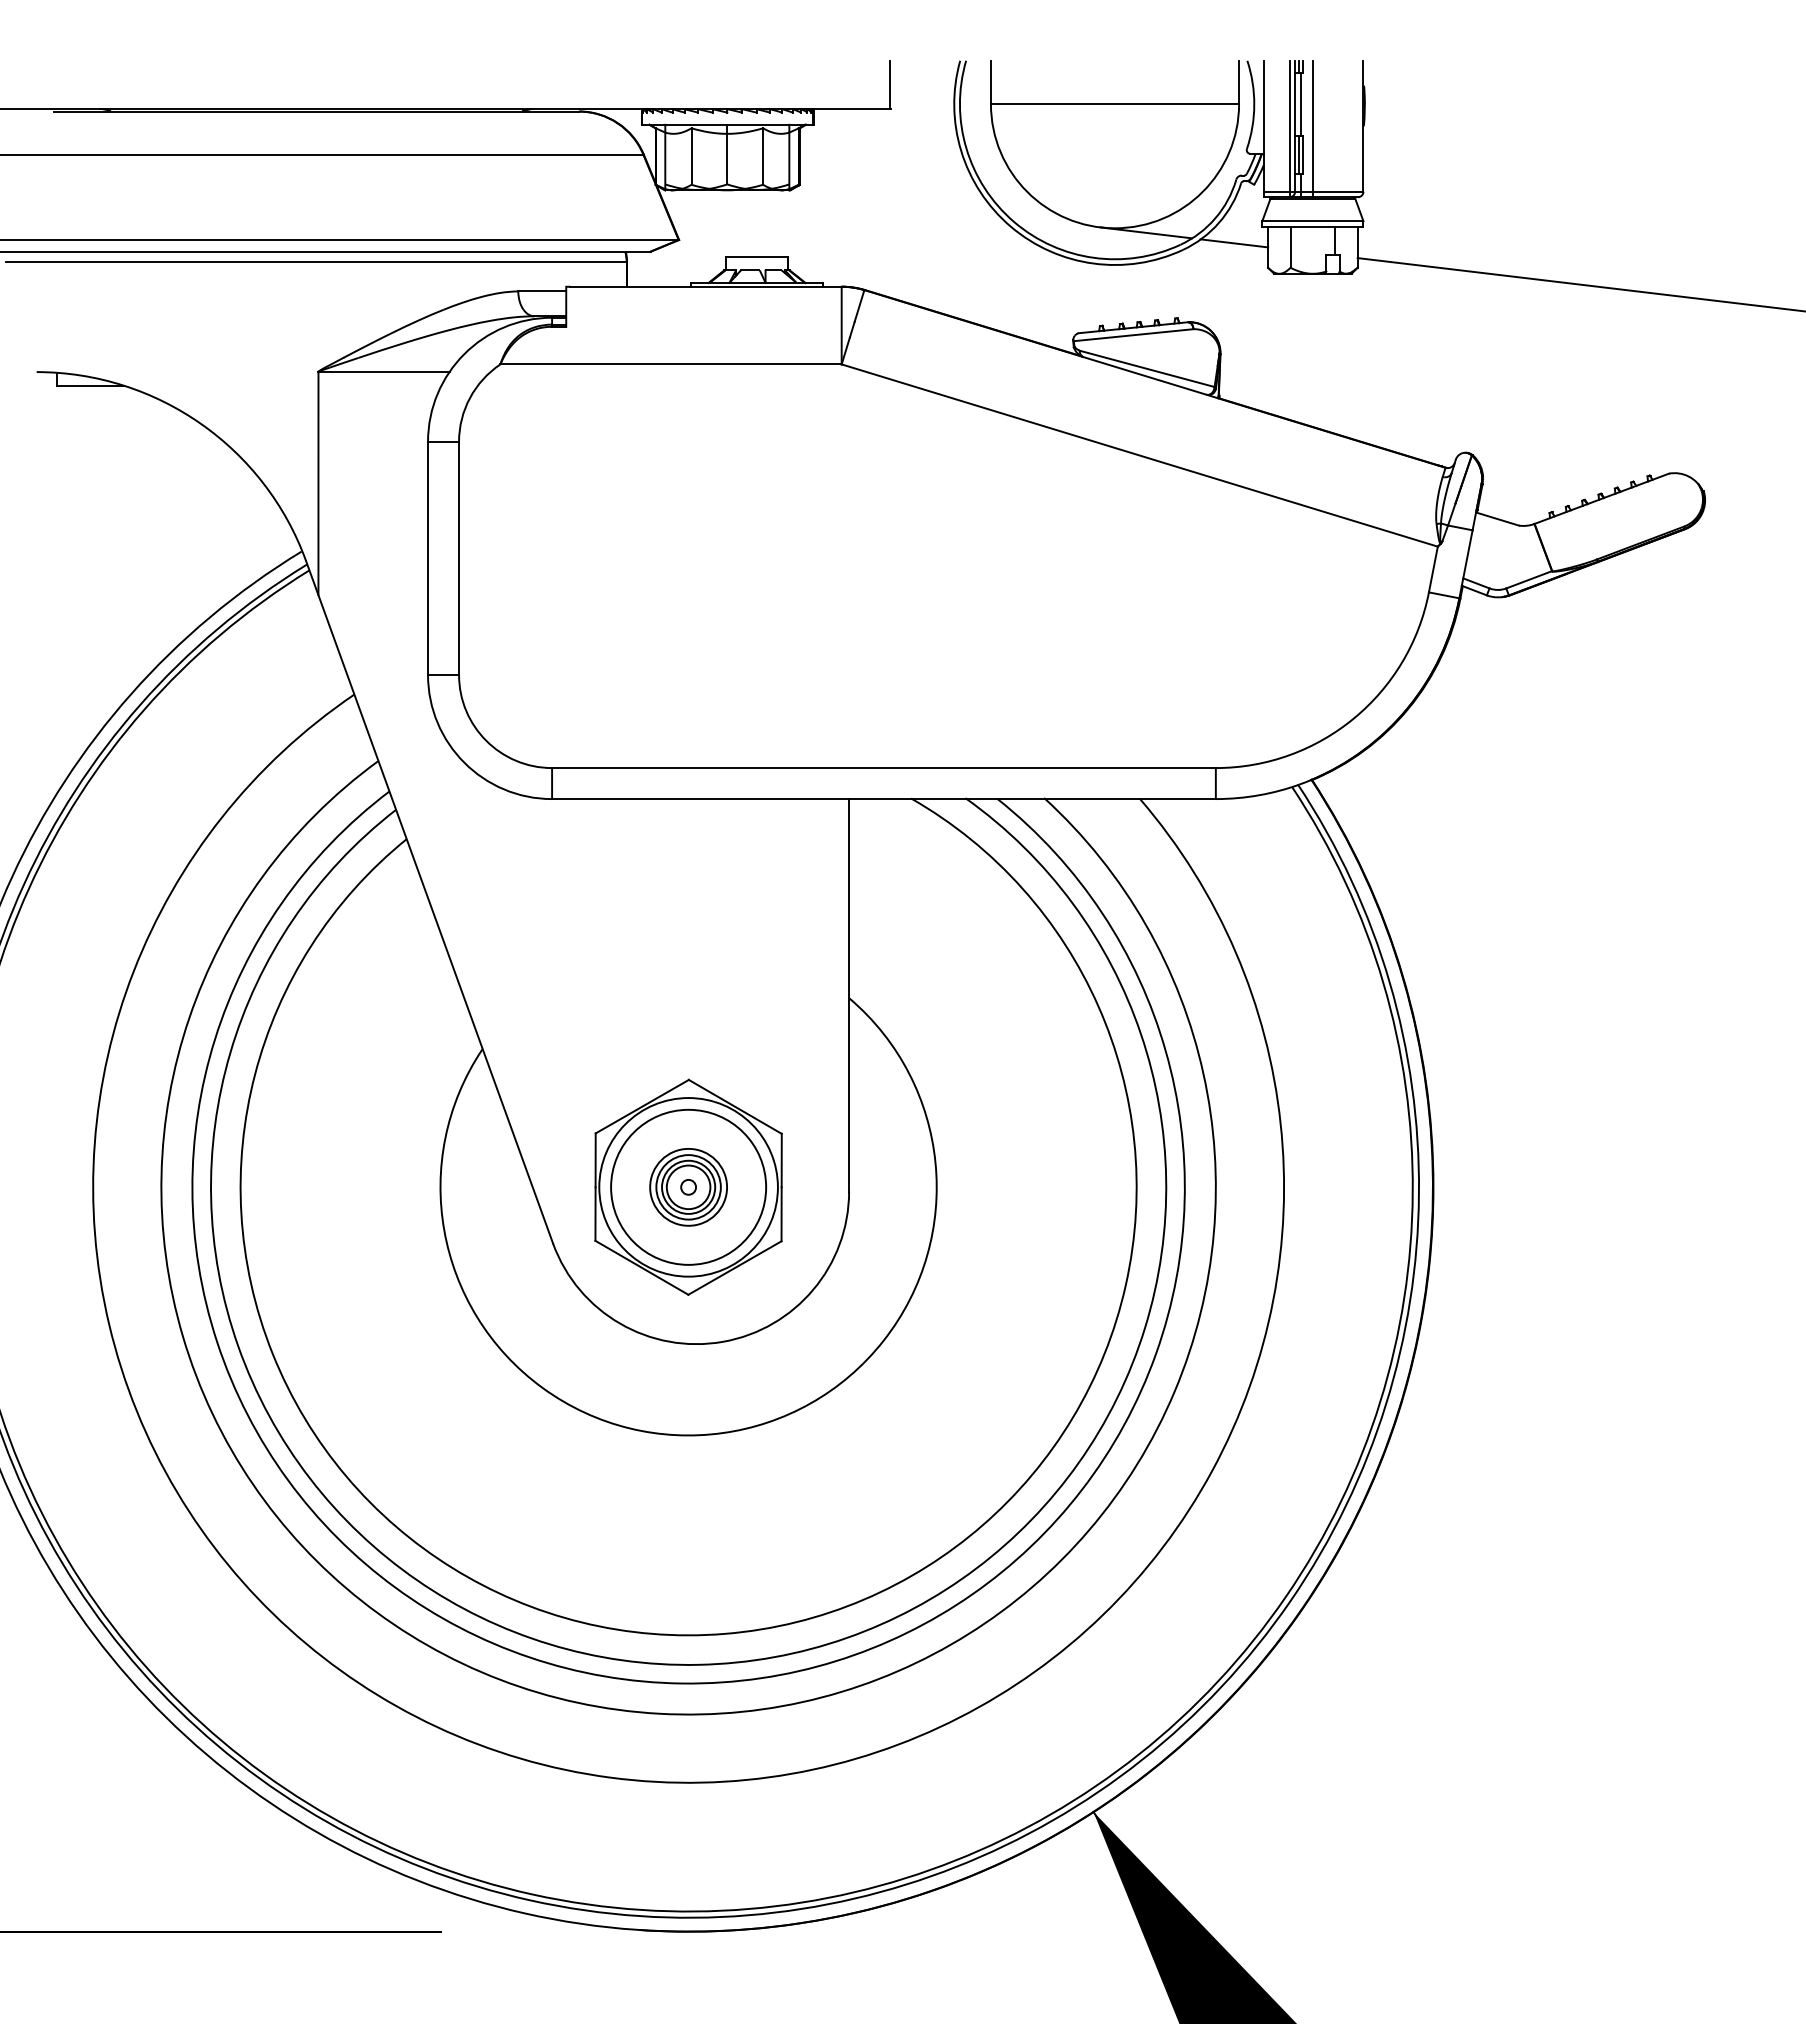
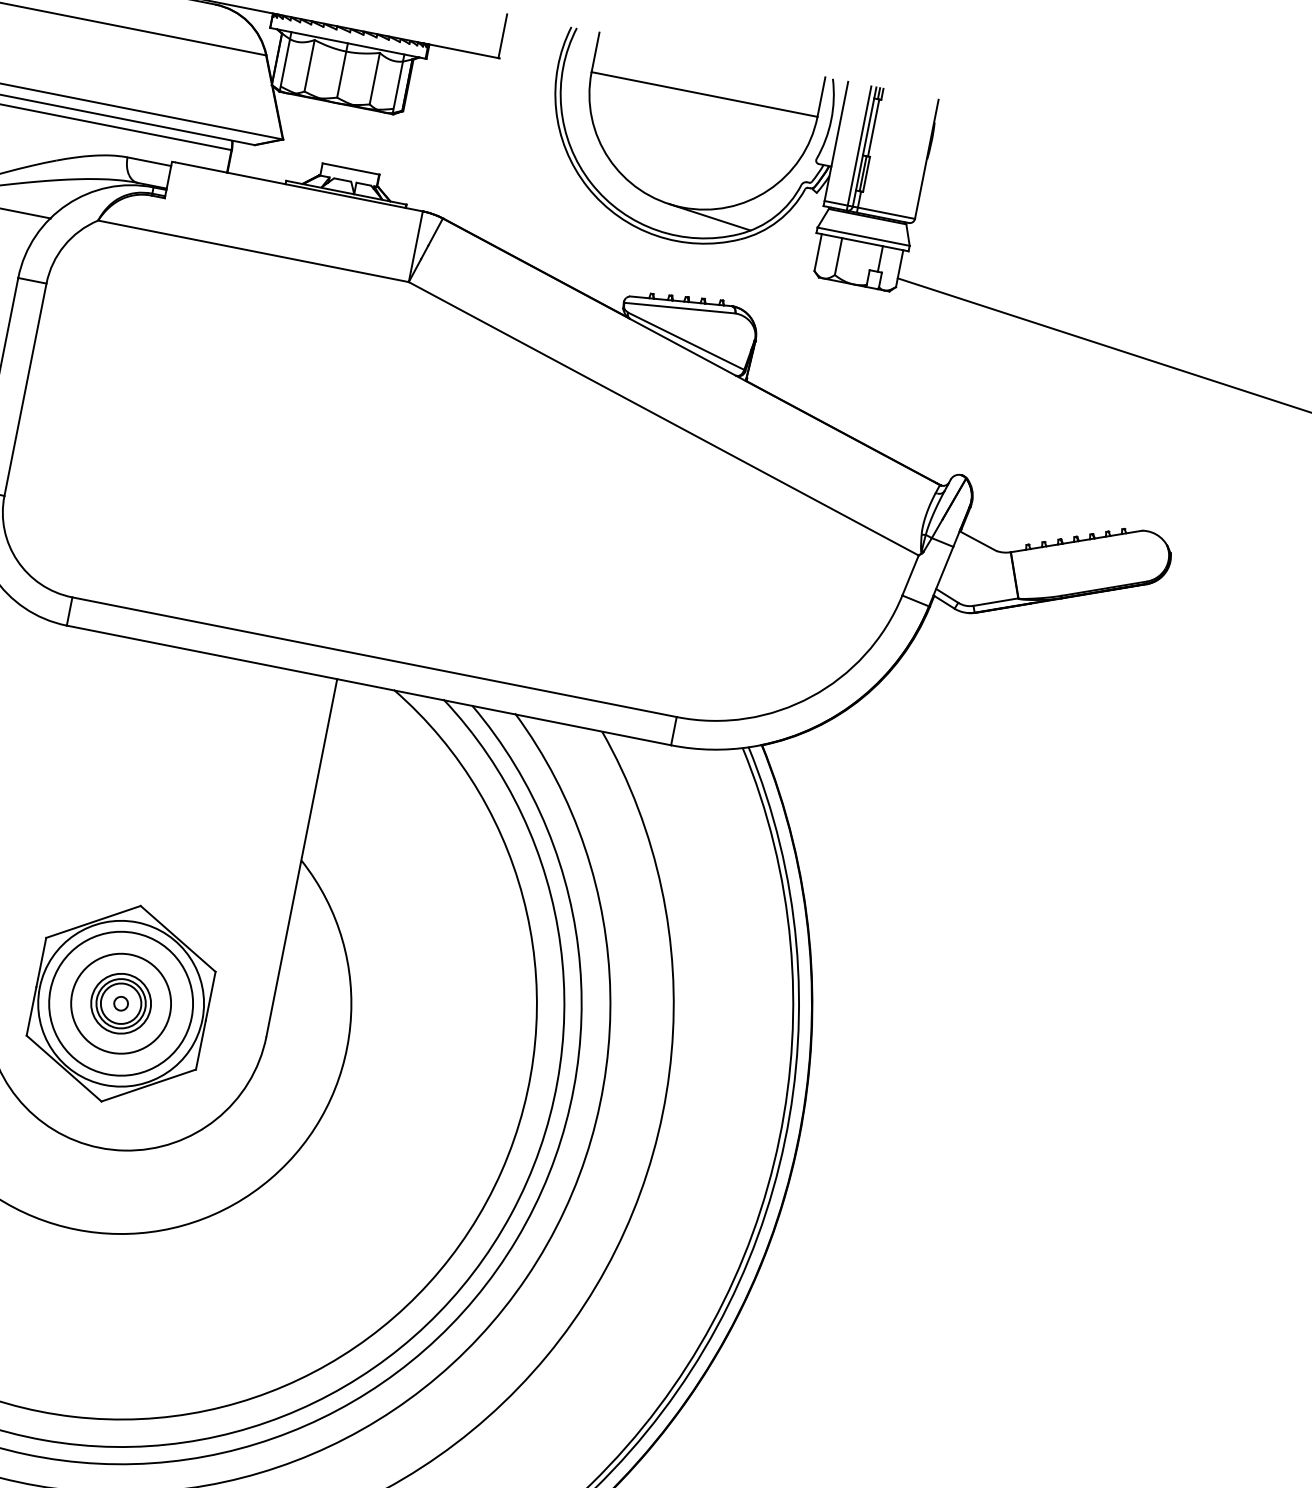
line: (1312, 128) -> (880, 152), removed
line: (1234, 243) -> (788, 242), removed
circle: (688, 1186) -> (121, 1002), size x1.4

